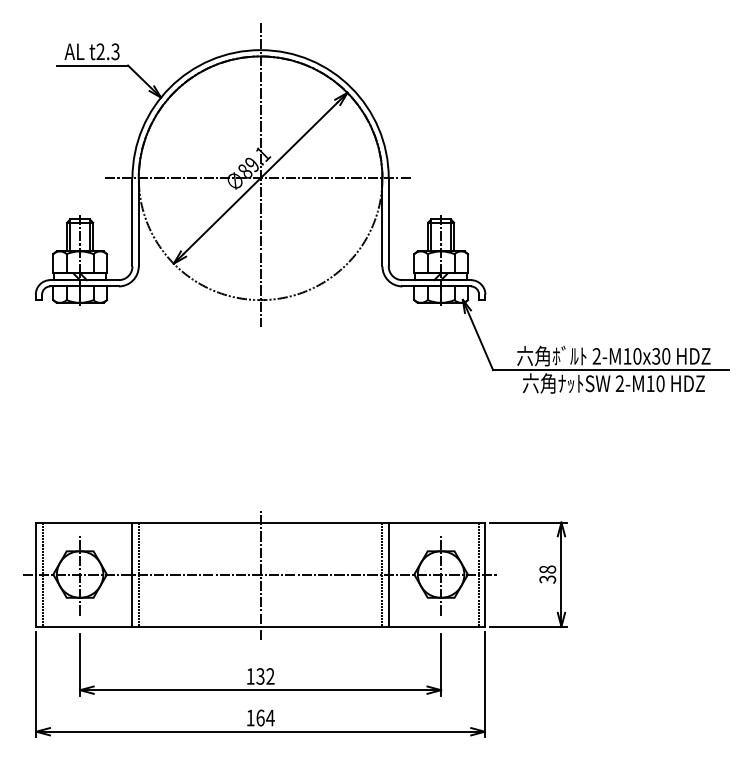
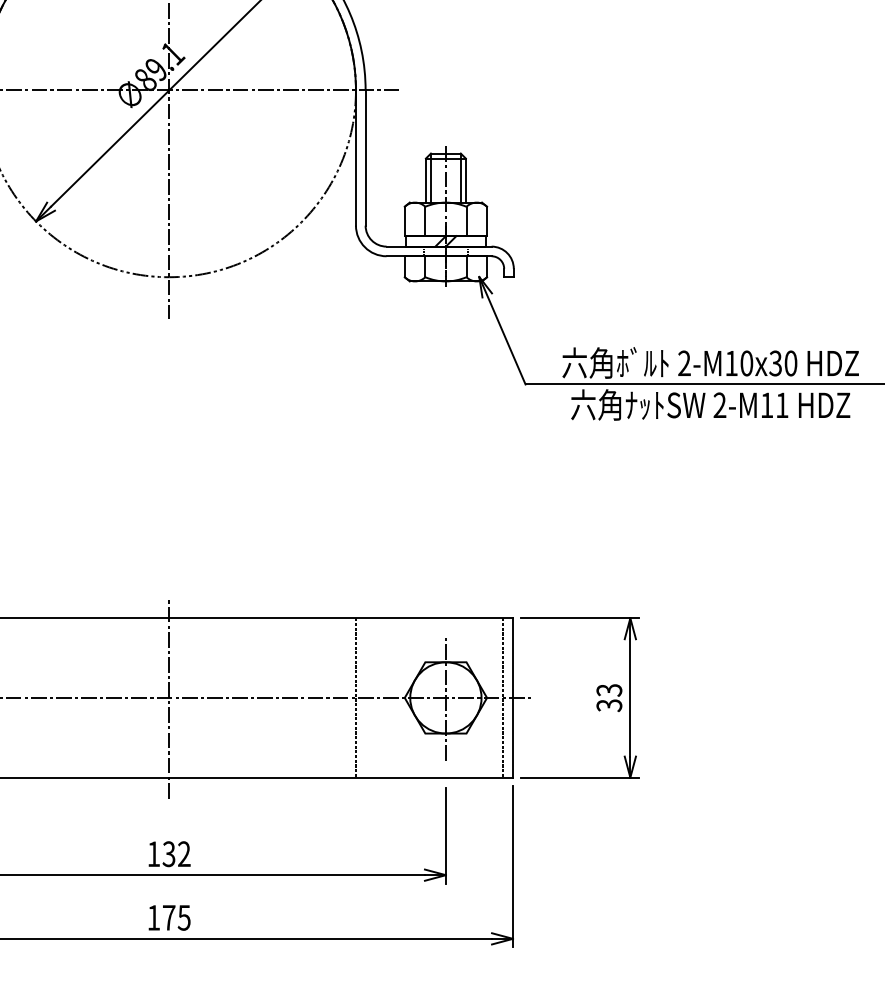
text: (660, 383) -> (782, 405), 2-M10 -> 2-M11
text: (547, 569) -> (608, 690), 38 -> 33
line: (388, 574) -> (365, 697), removed
text: (265, 717) -> (176, 917), 164 -> 175

